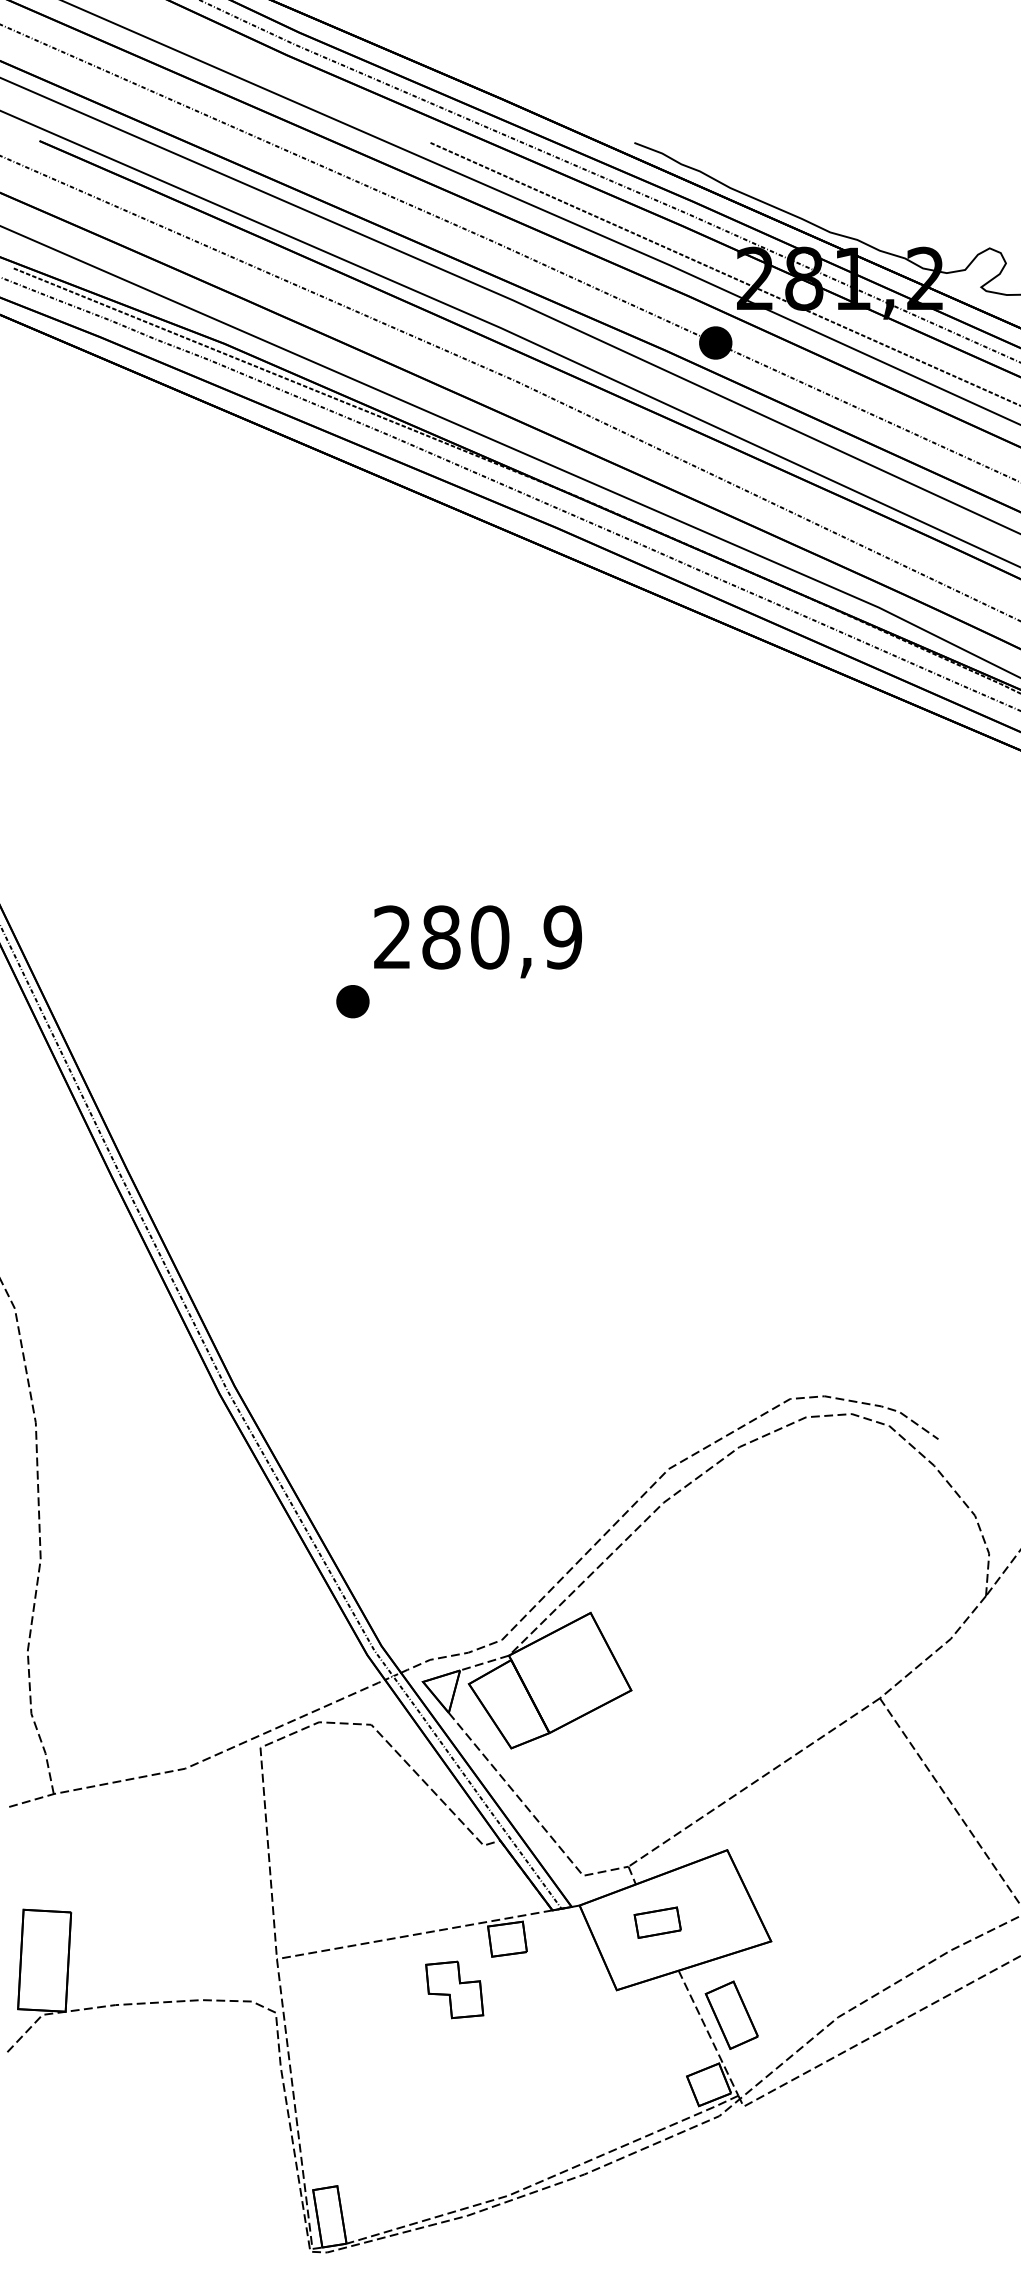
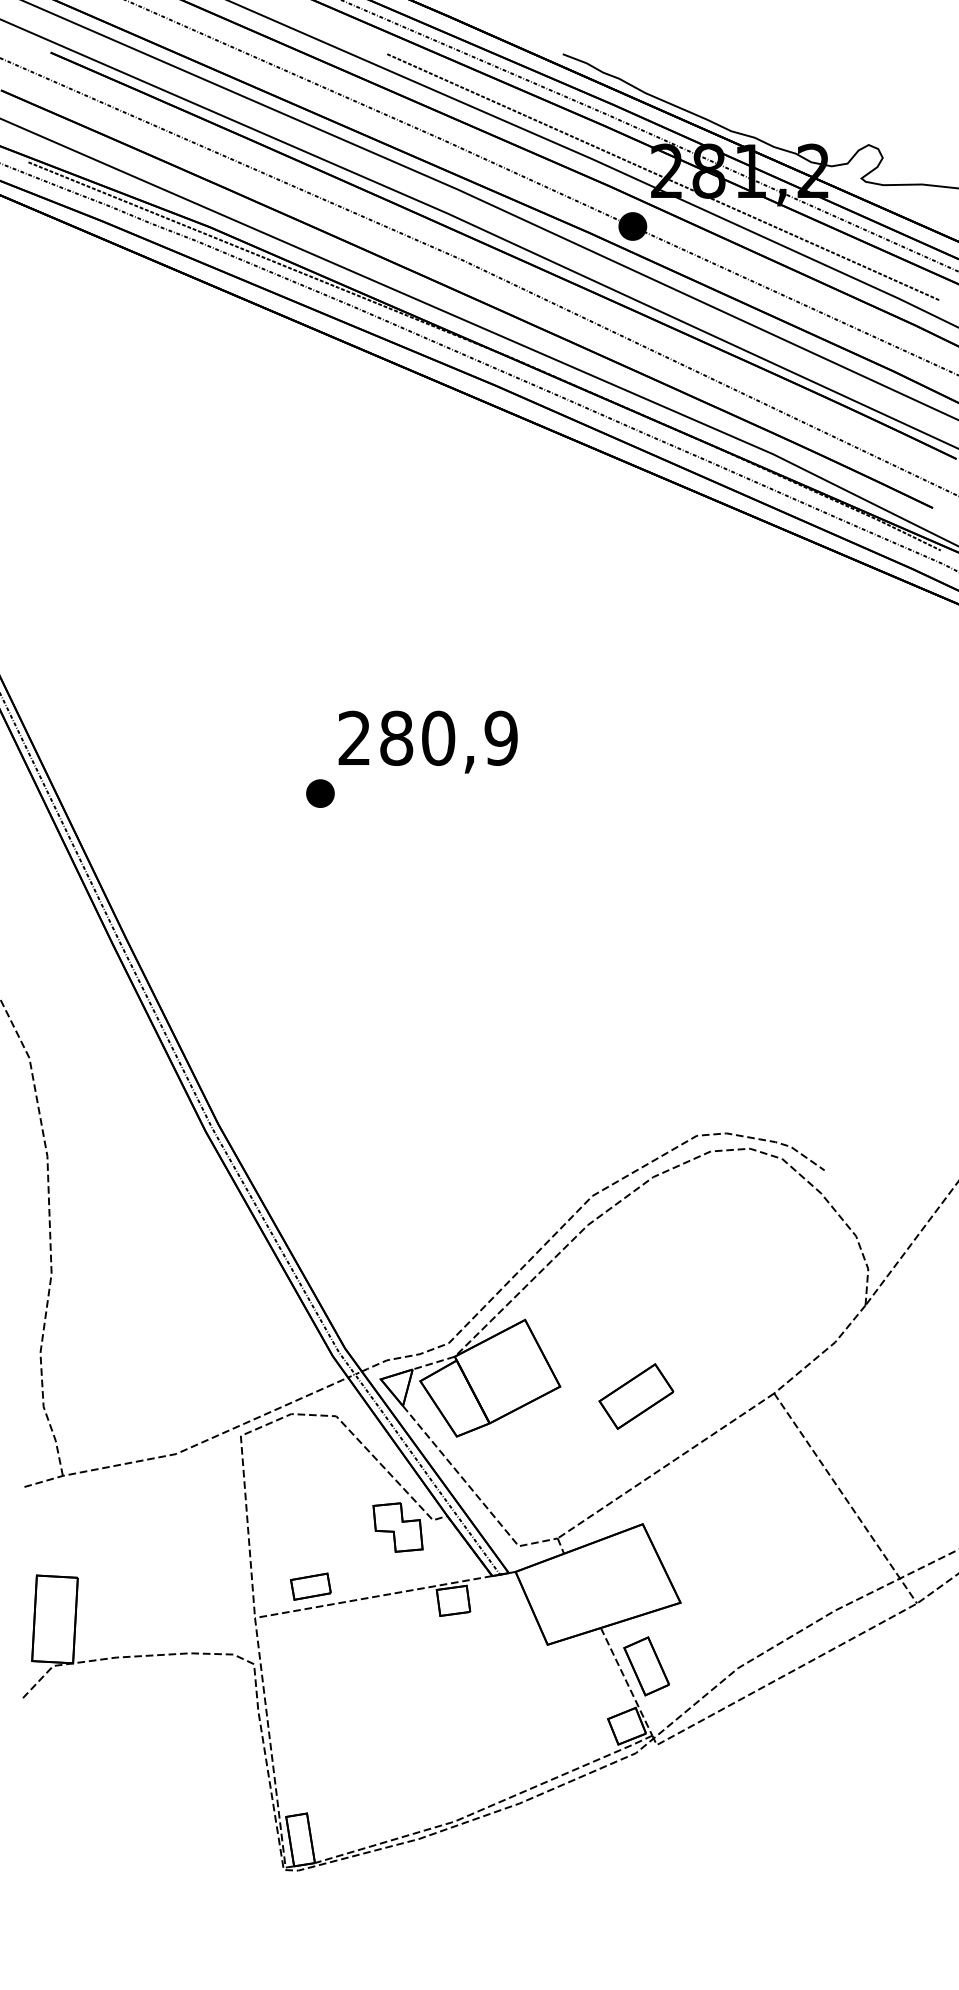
part: (719, 1701) -> (636, 1396), added
part: (657, 1922) -> (310, 1586), moved
part: (454, 1989) -> (397, 1527), moved

